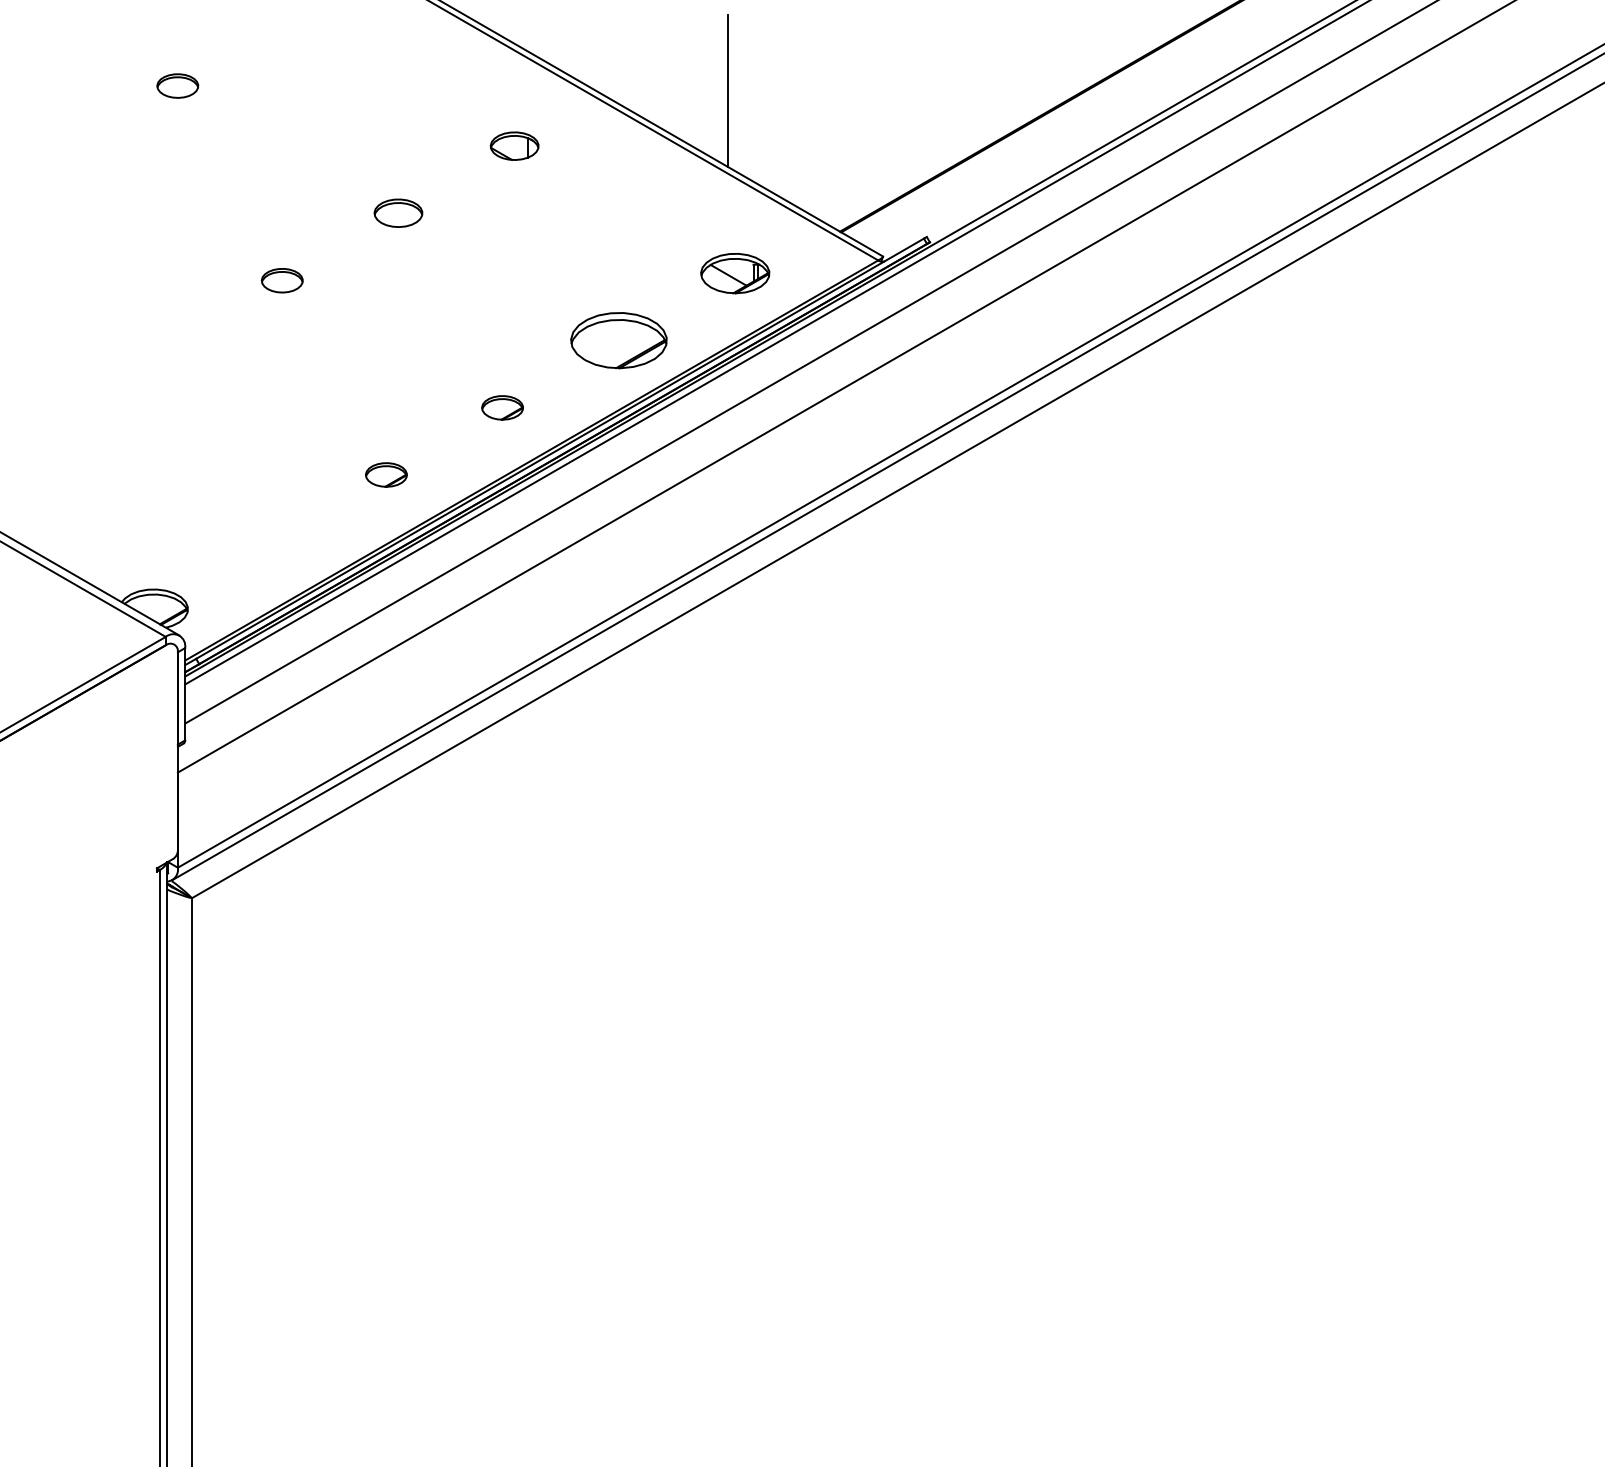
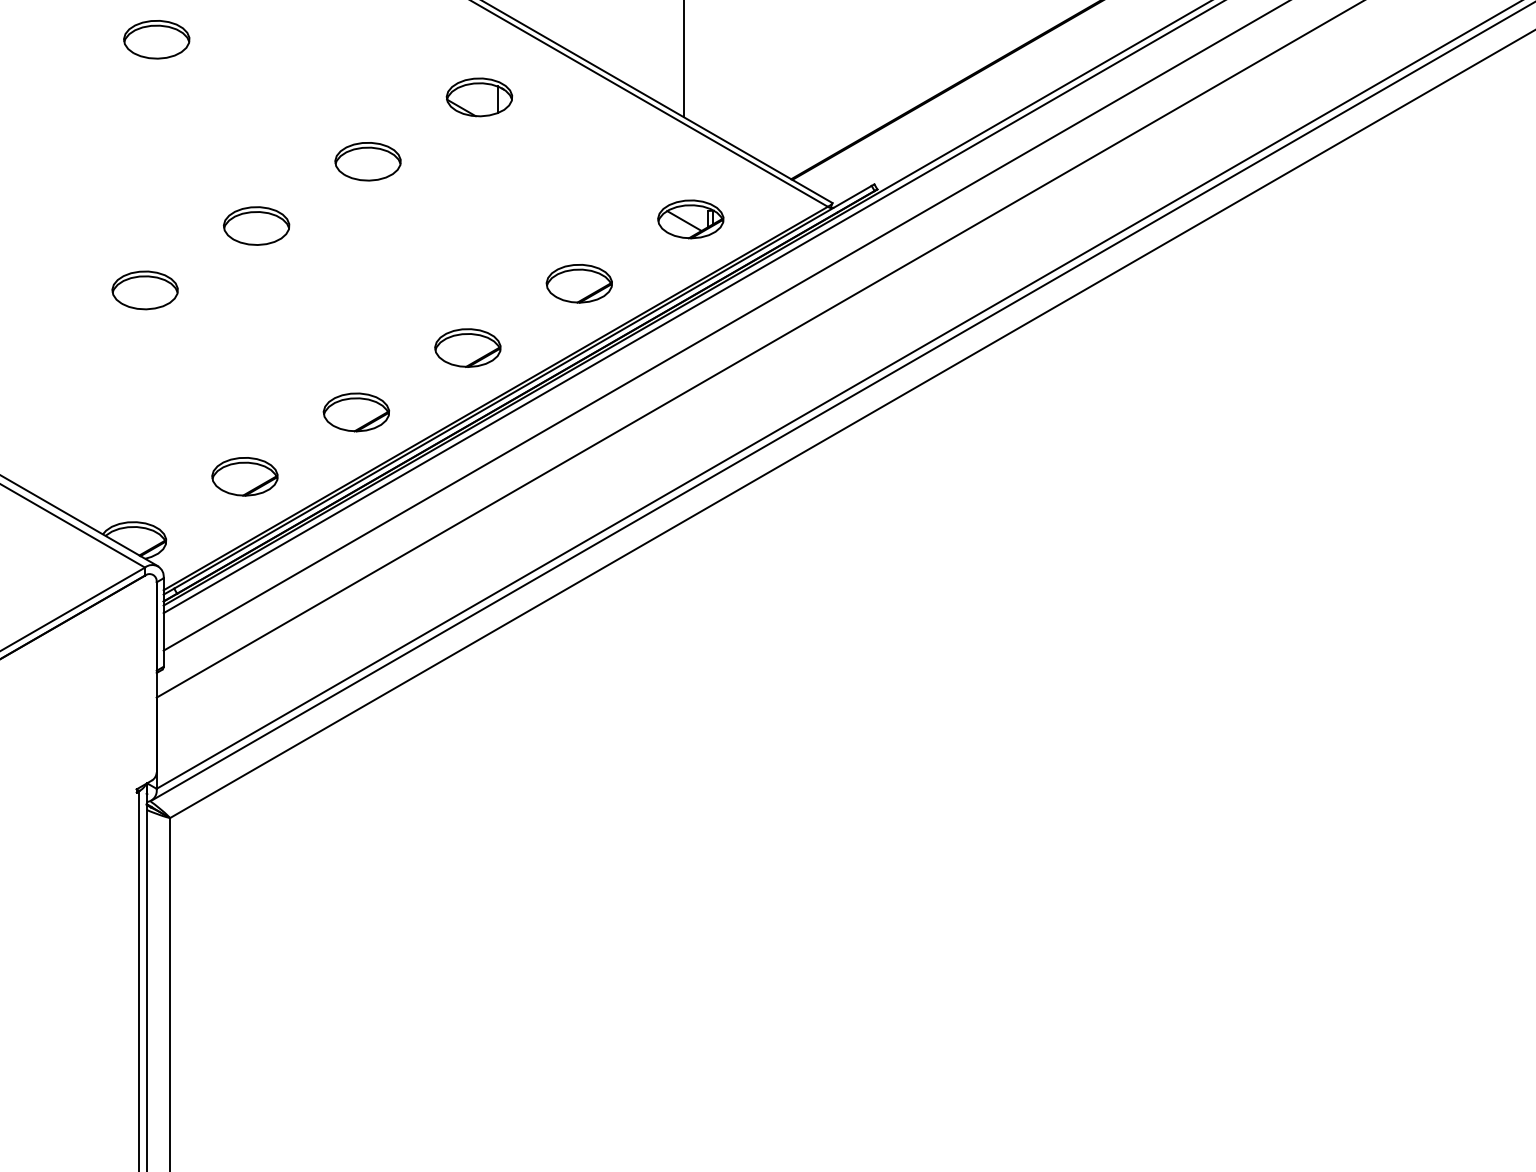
part: (177, 85) -> (156, 39), size x1.67
part: (514, 145) -> (479, 96), size x1.43
part: (398, 212) -> (368, 160), size x1.43
part: (282, 280) -> (256, 226), size x1.67
part: (618, 340) -> (578, 283), size x0.71
part: (165, 347) -> (144, 290), added
part: (502, 407) -> (467, 347), size x1.67
part: (386, 474) -> (356, 411), size x1.67
part: (269, 541) -> (244, 476), added

